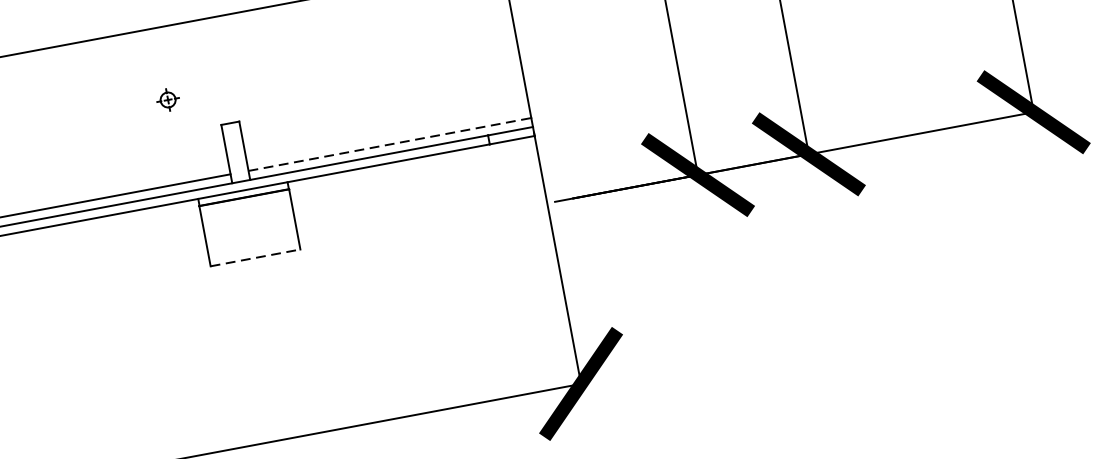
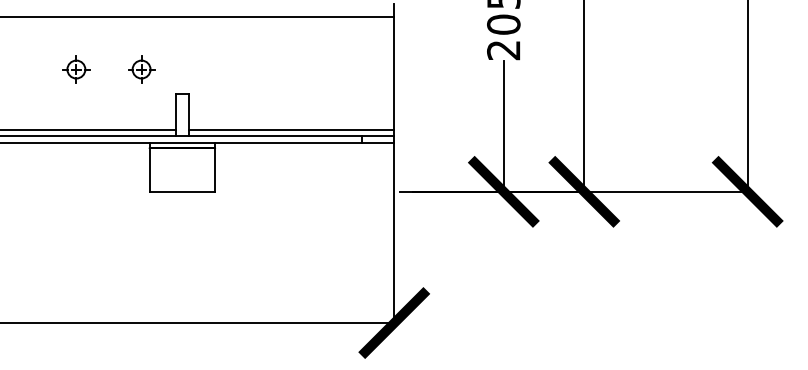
part: (167, 100) -> (141, 69), size x1.67
part: (78, 116) -> (76, 69), added
line: (389, 143) -> (291, 129), dashed -> solid
line: (255, 257) -> (182, 191), dashed -> solid

